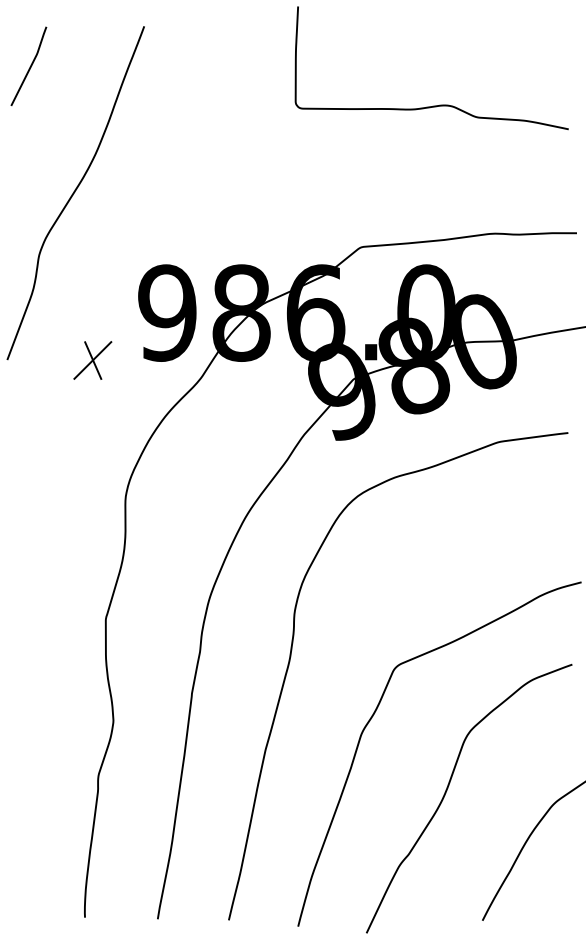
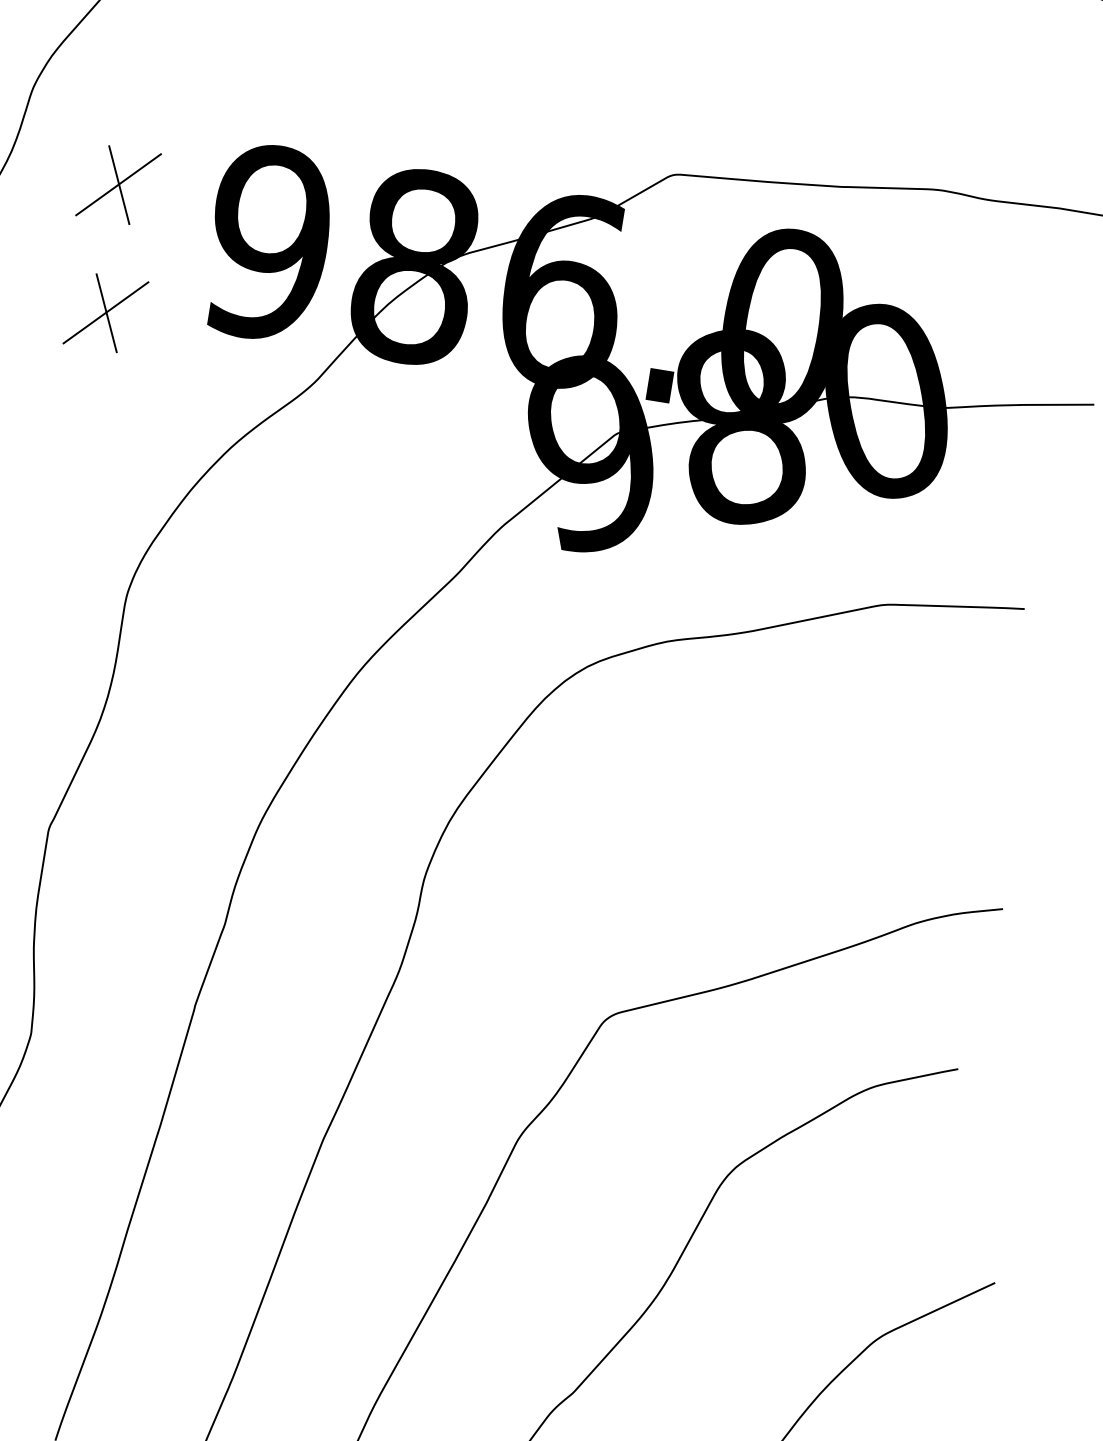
part: (88, 296) -> (117, 184), added

